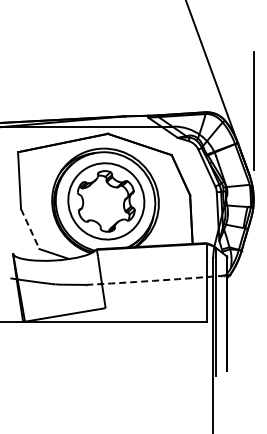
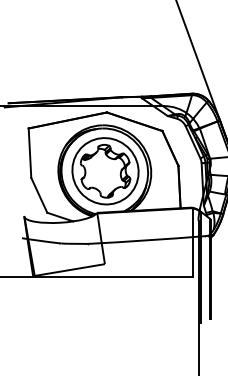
line: (30, 229) -> (39, 195), dashed -> solid
arc: (153, 280) -> (146, 240), dashed -> solid

